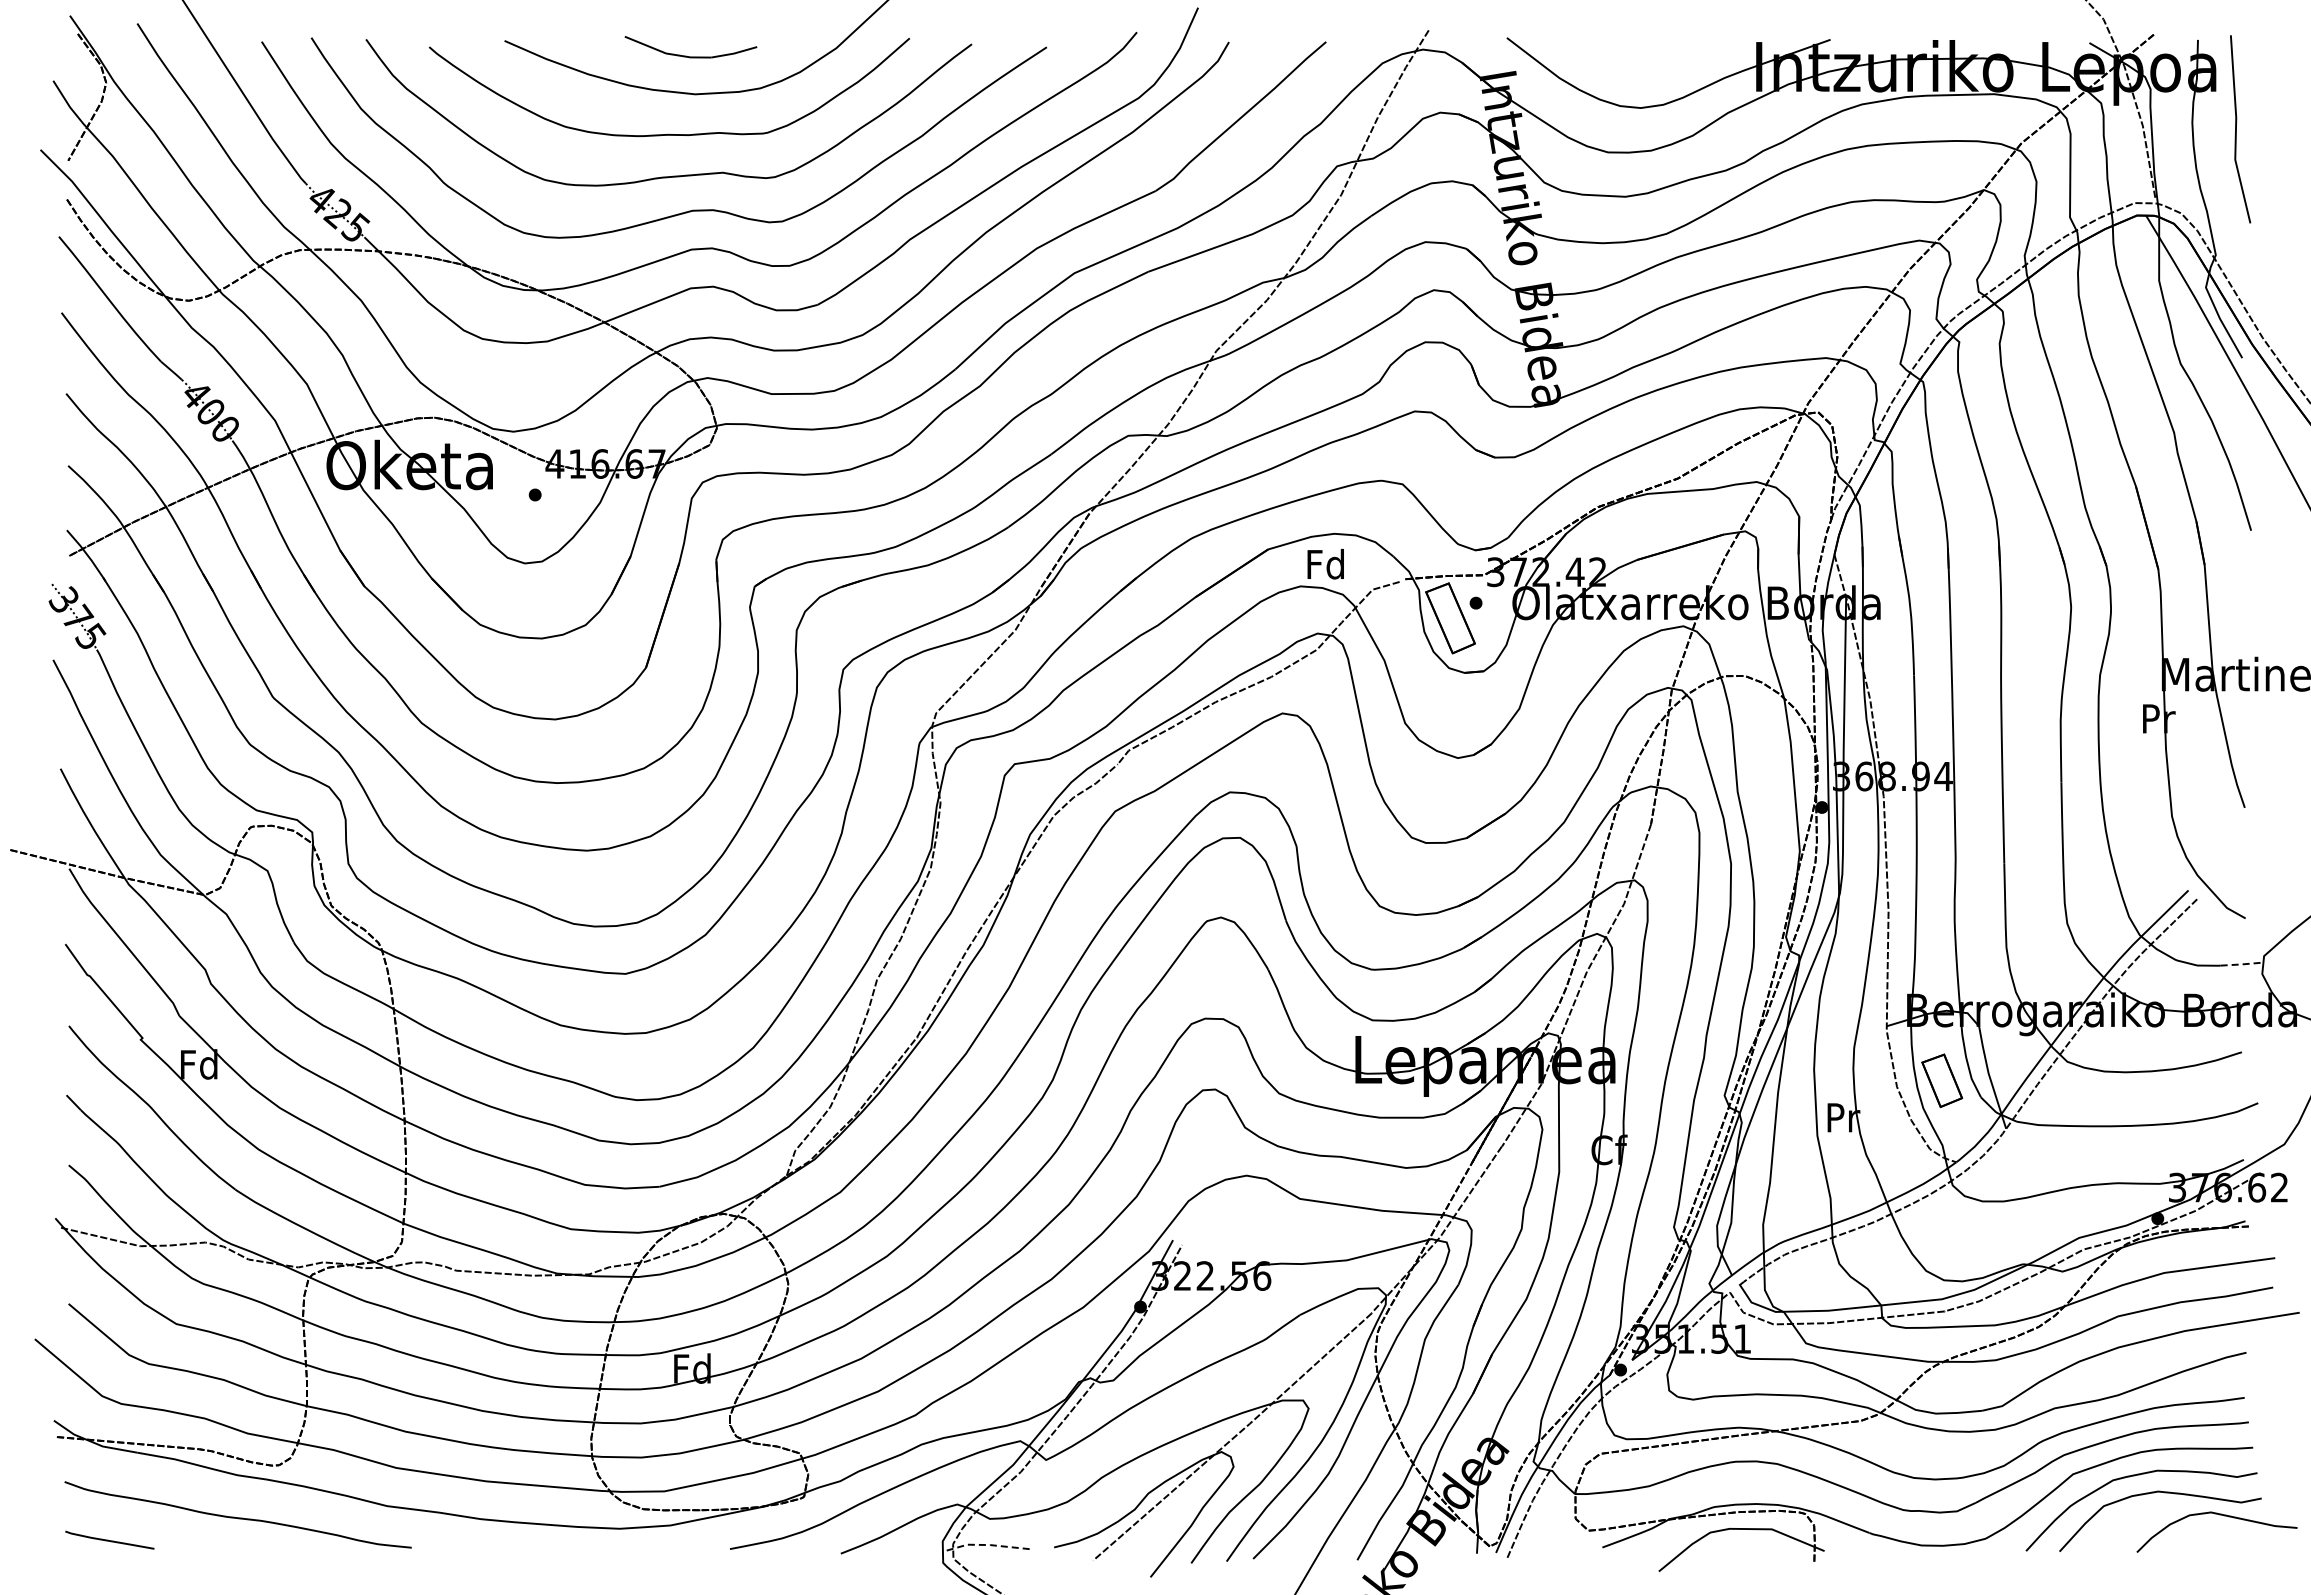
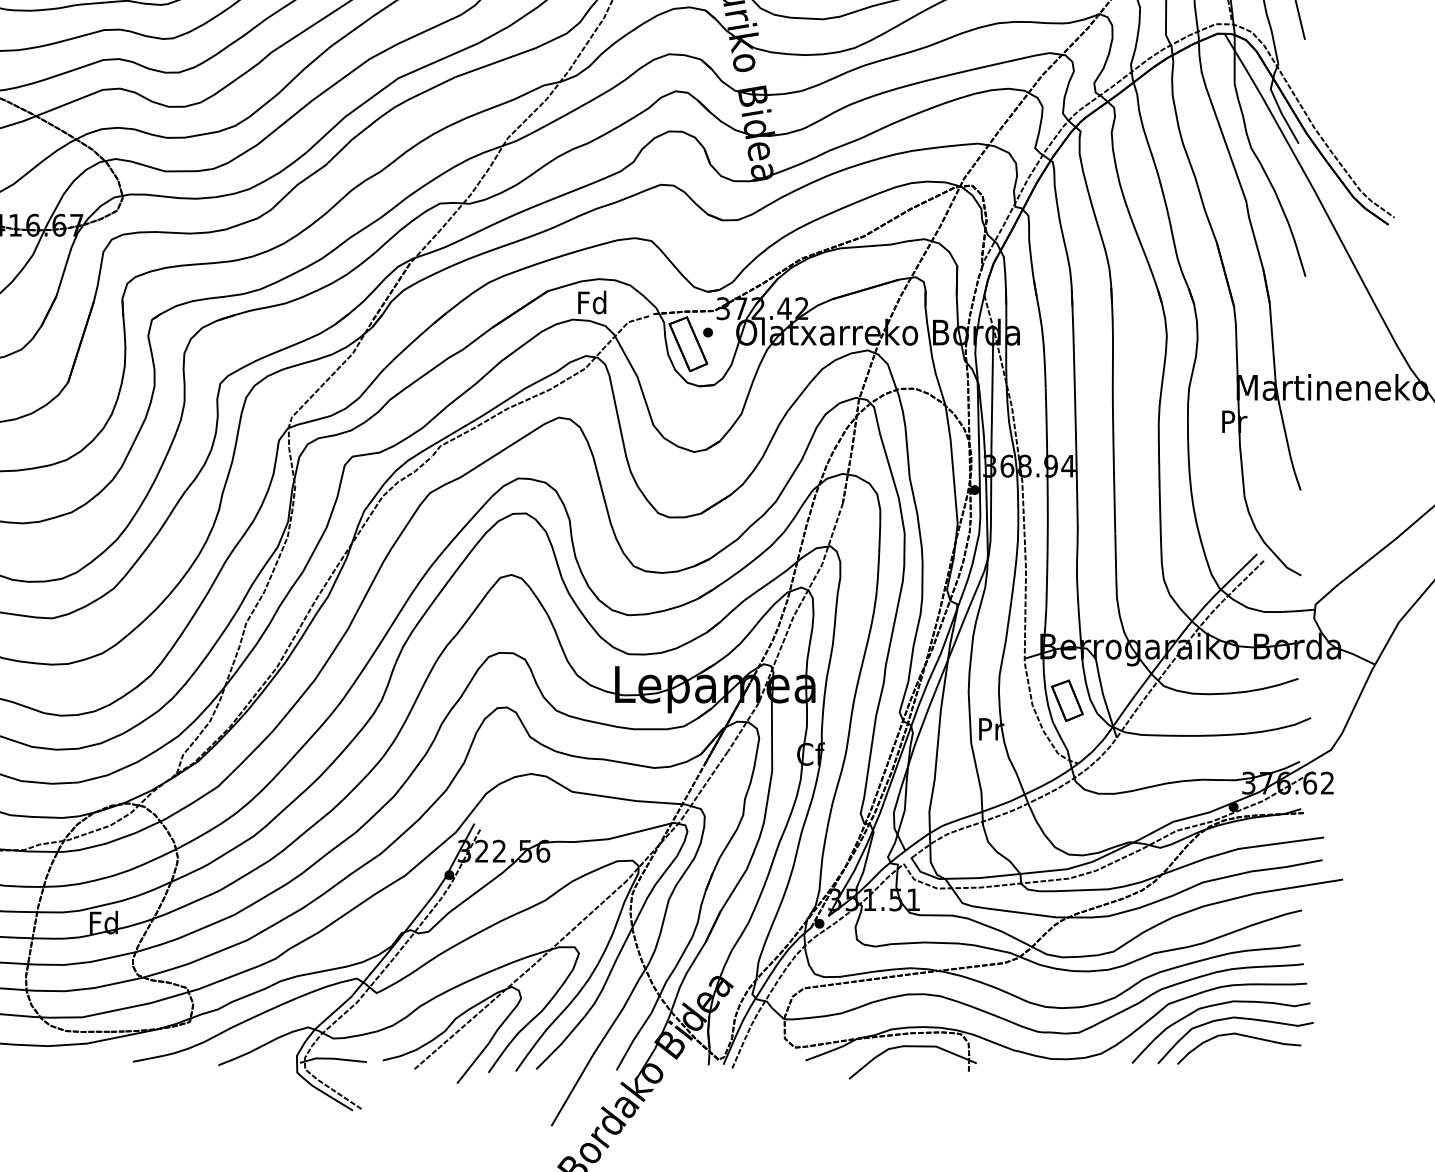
line: (2241, 964) -> (1298, 611), dashed -> solid
curve: (2219, 1515) -> (1241, 1035), moved
line: (990, 1545) -> (333, 1059), dashed -> solid

